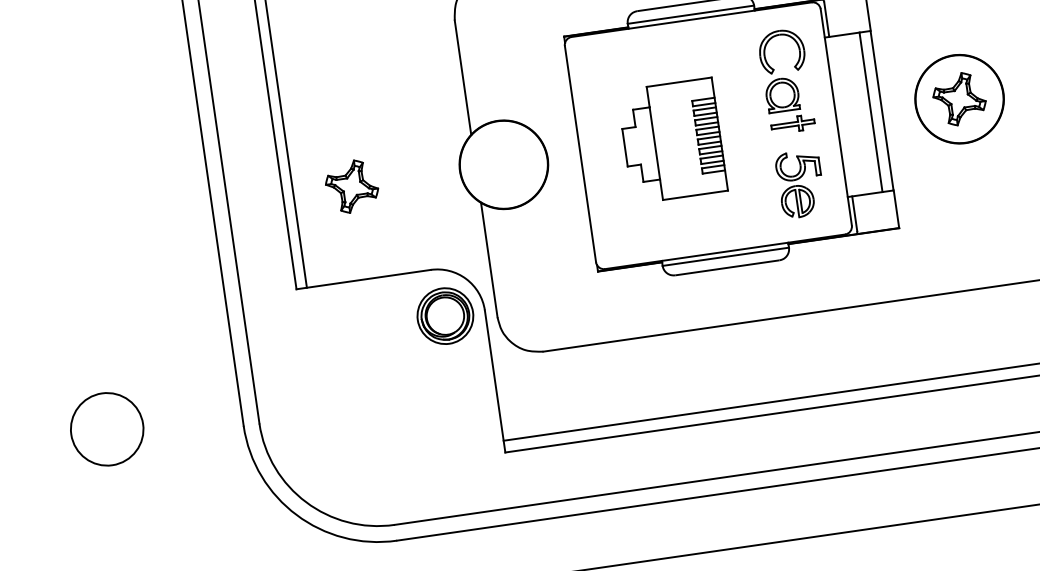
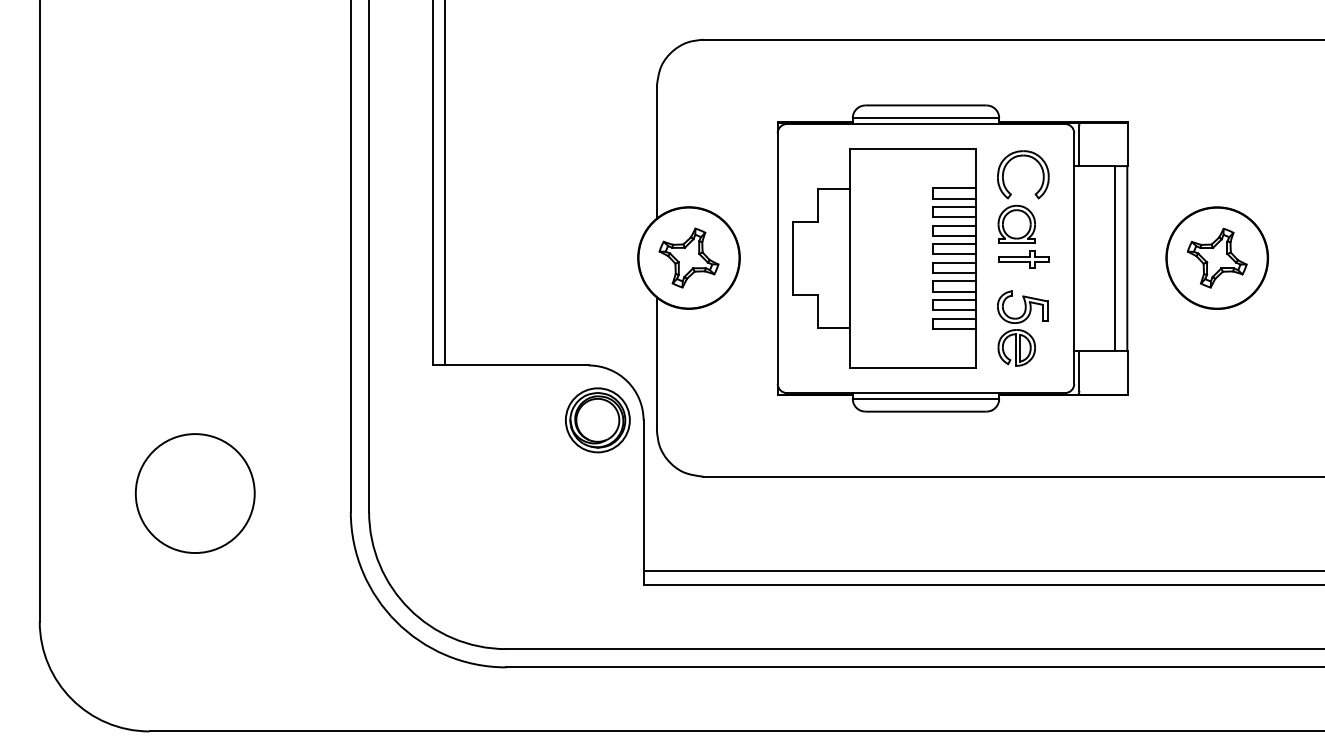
part: (672, 140) -> (884, 258), size x1.67
part: (351, 186) -> (688, 257), moved
circle: (106, 429) -> (194, 493), size x1.43

